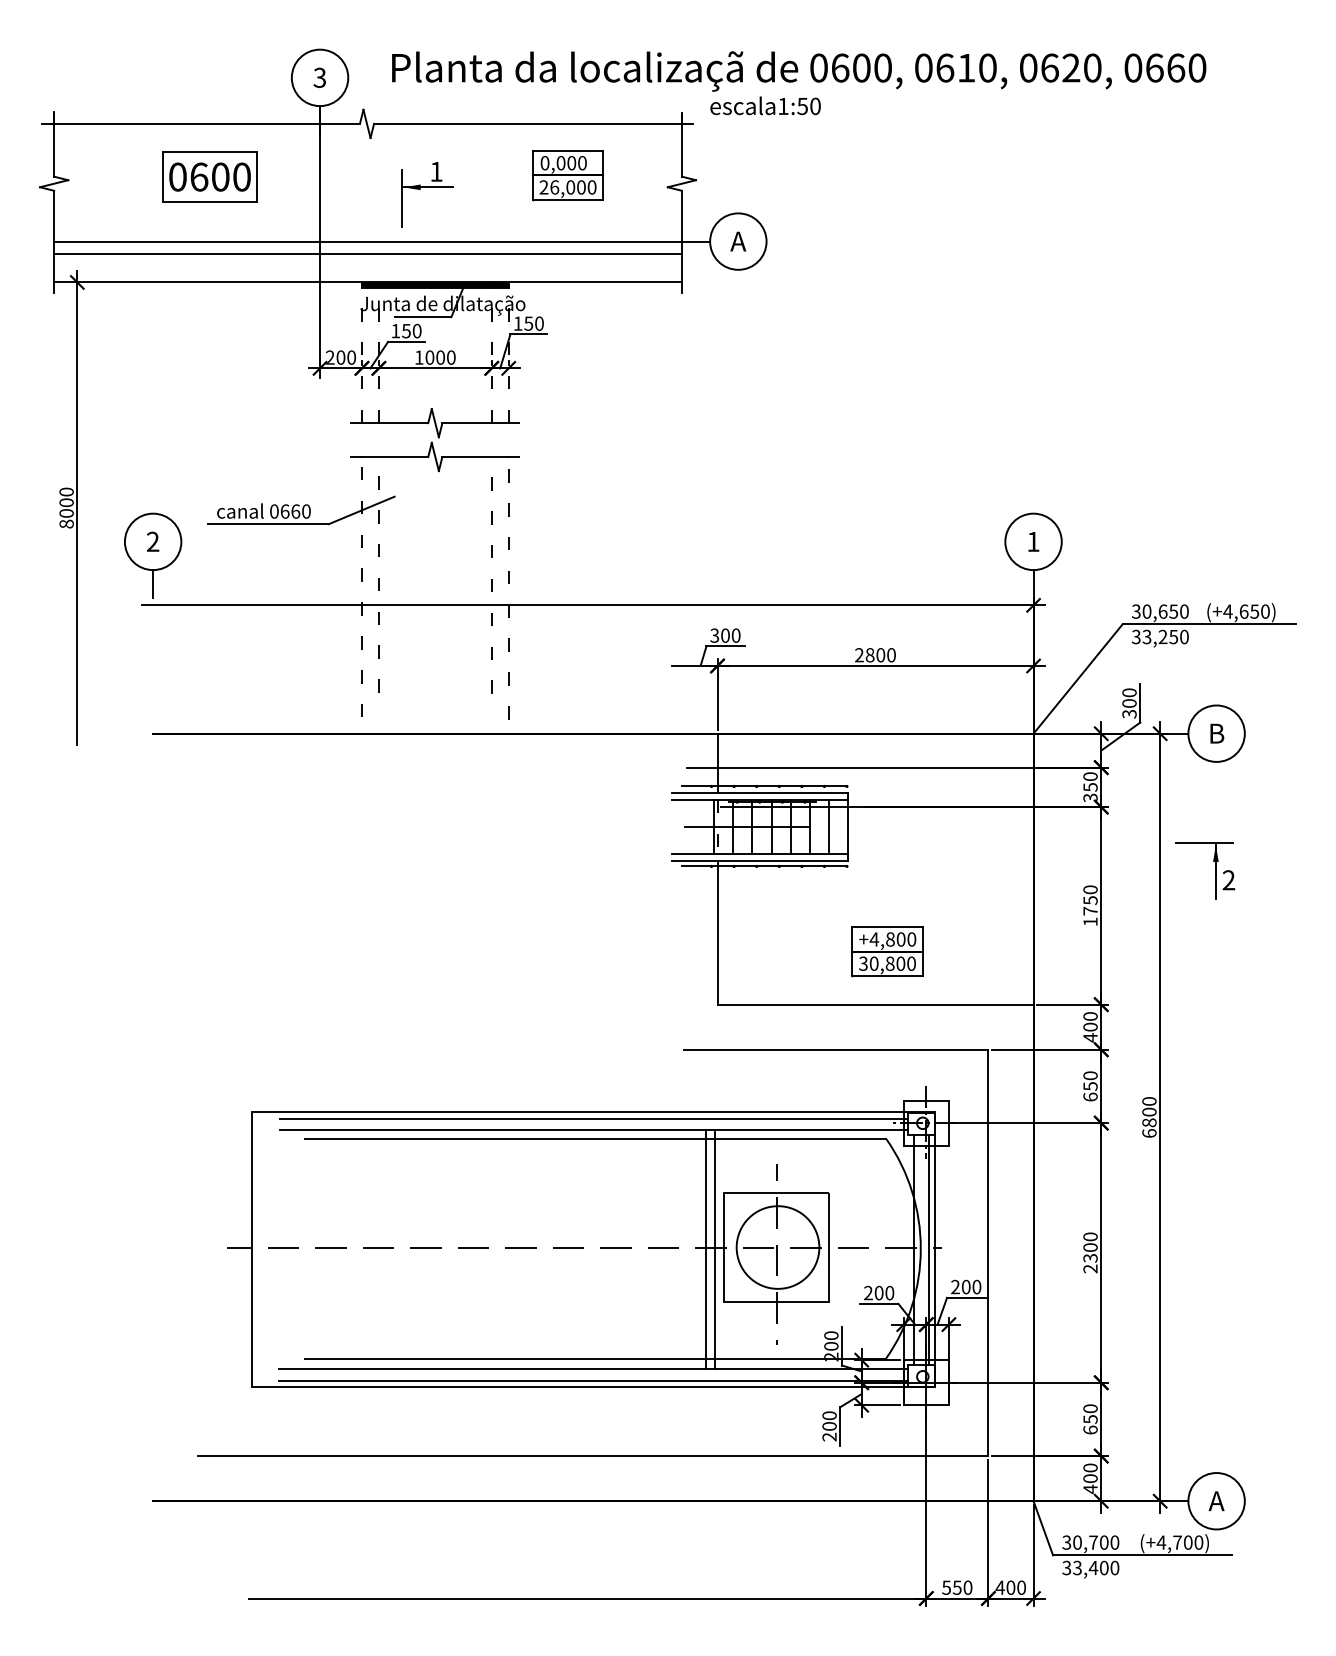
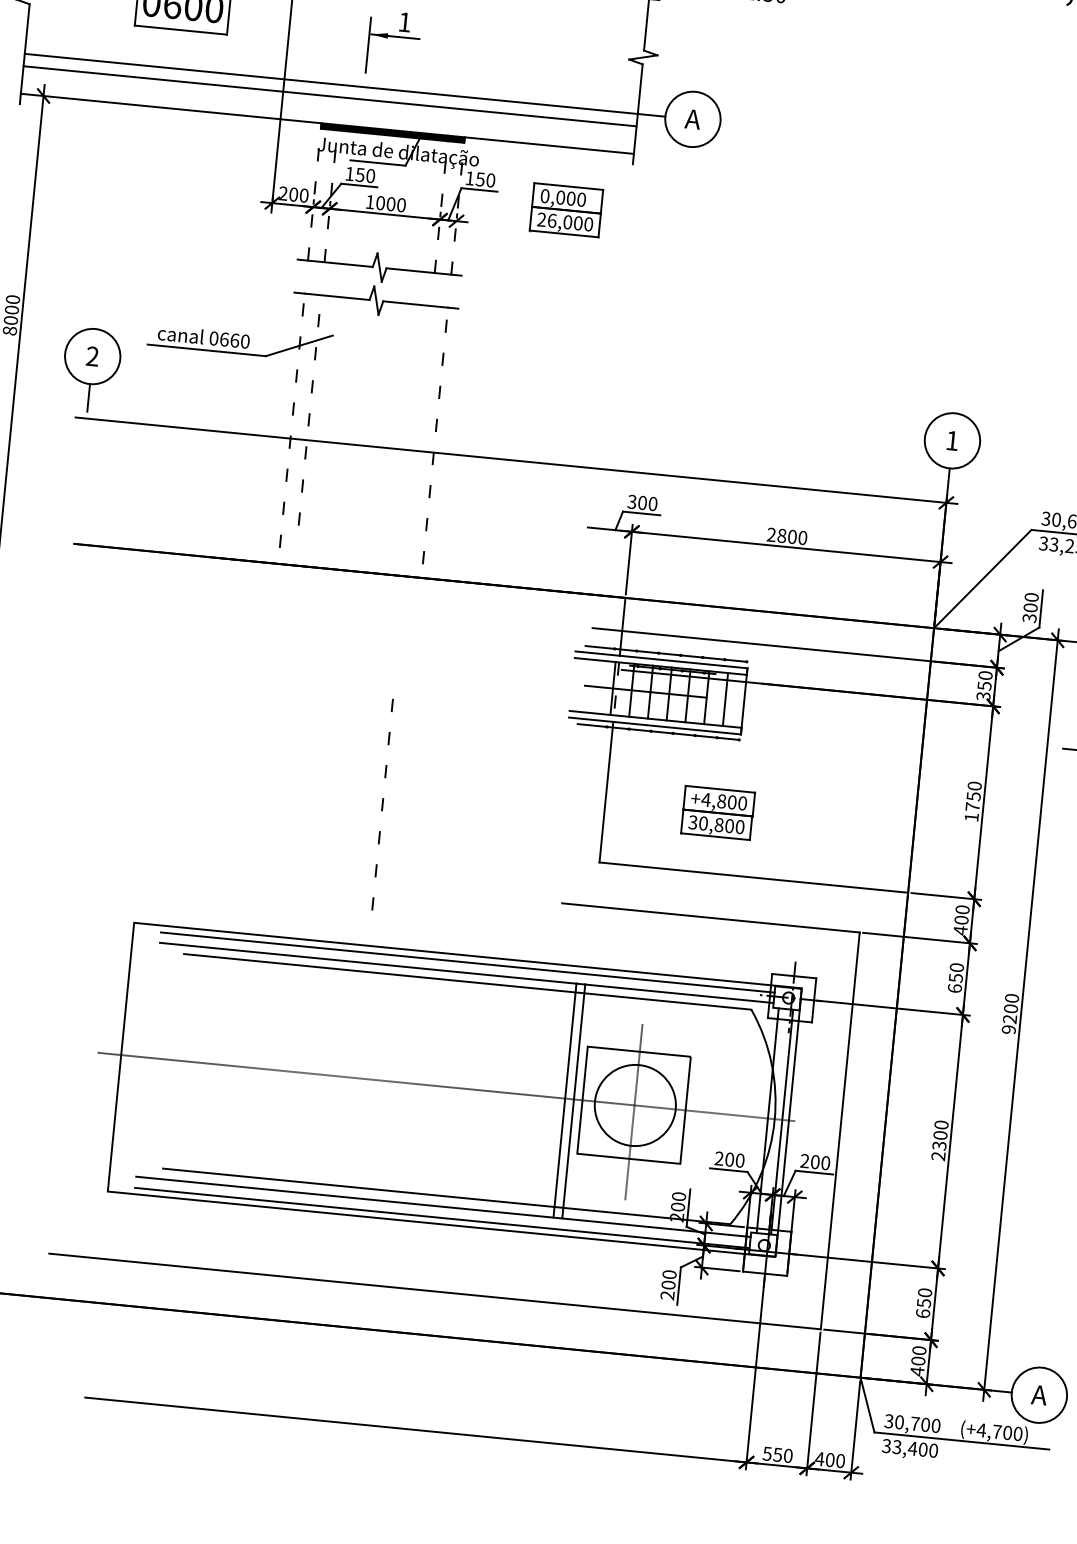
part: (567, 175) -> (565, 210), moved
line: (491, 585) -> (382, 804), moved
part: (887, 951) -> (717, 812), moved
text: (1149, 1127) -> (1009, 1023), 6800 -> 9200

